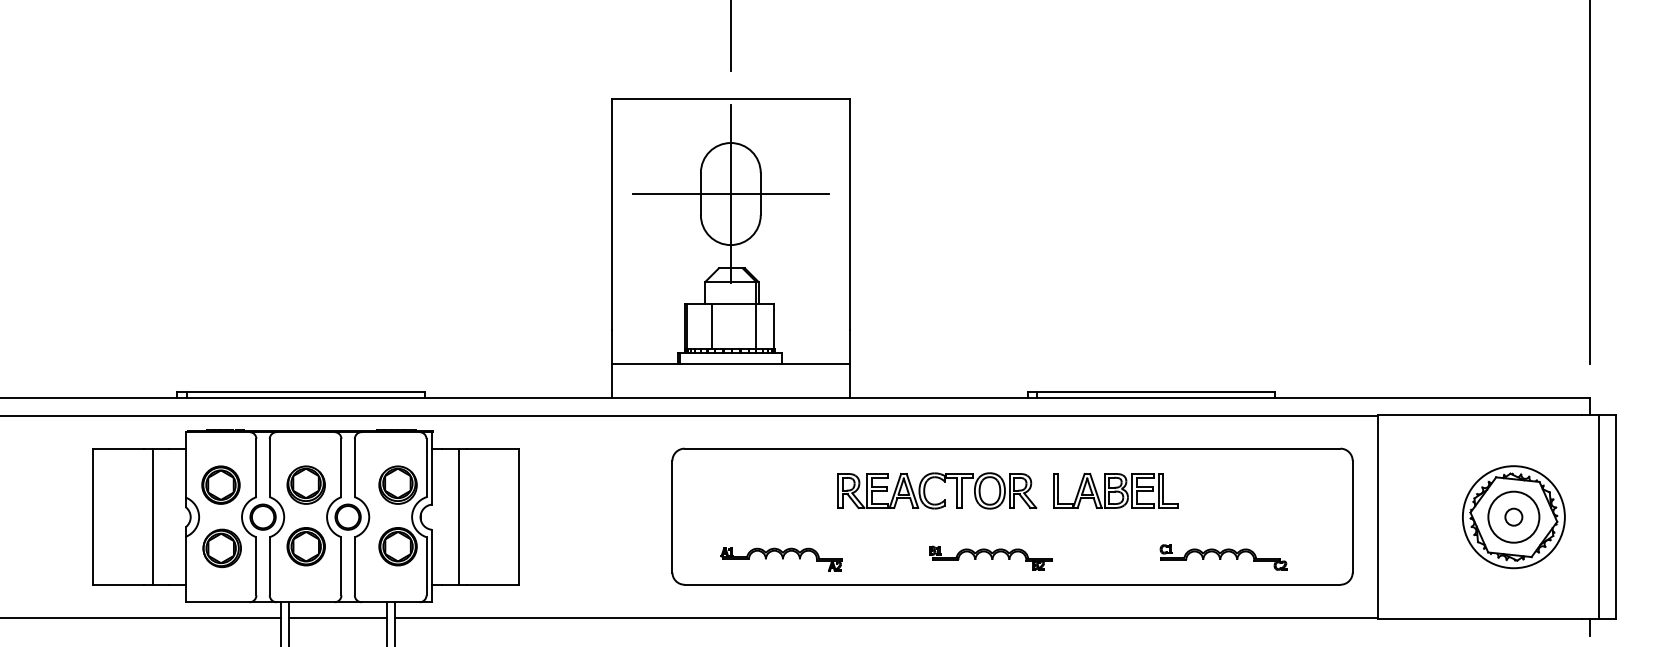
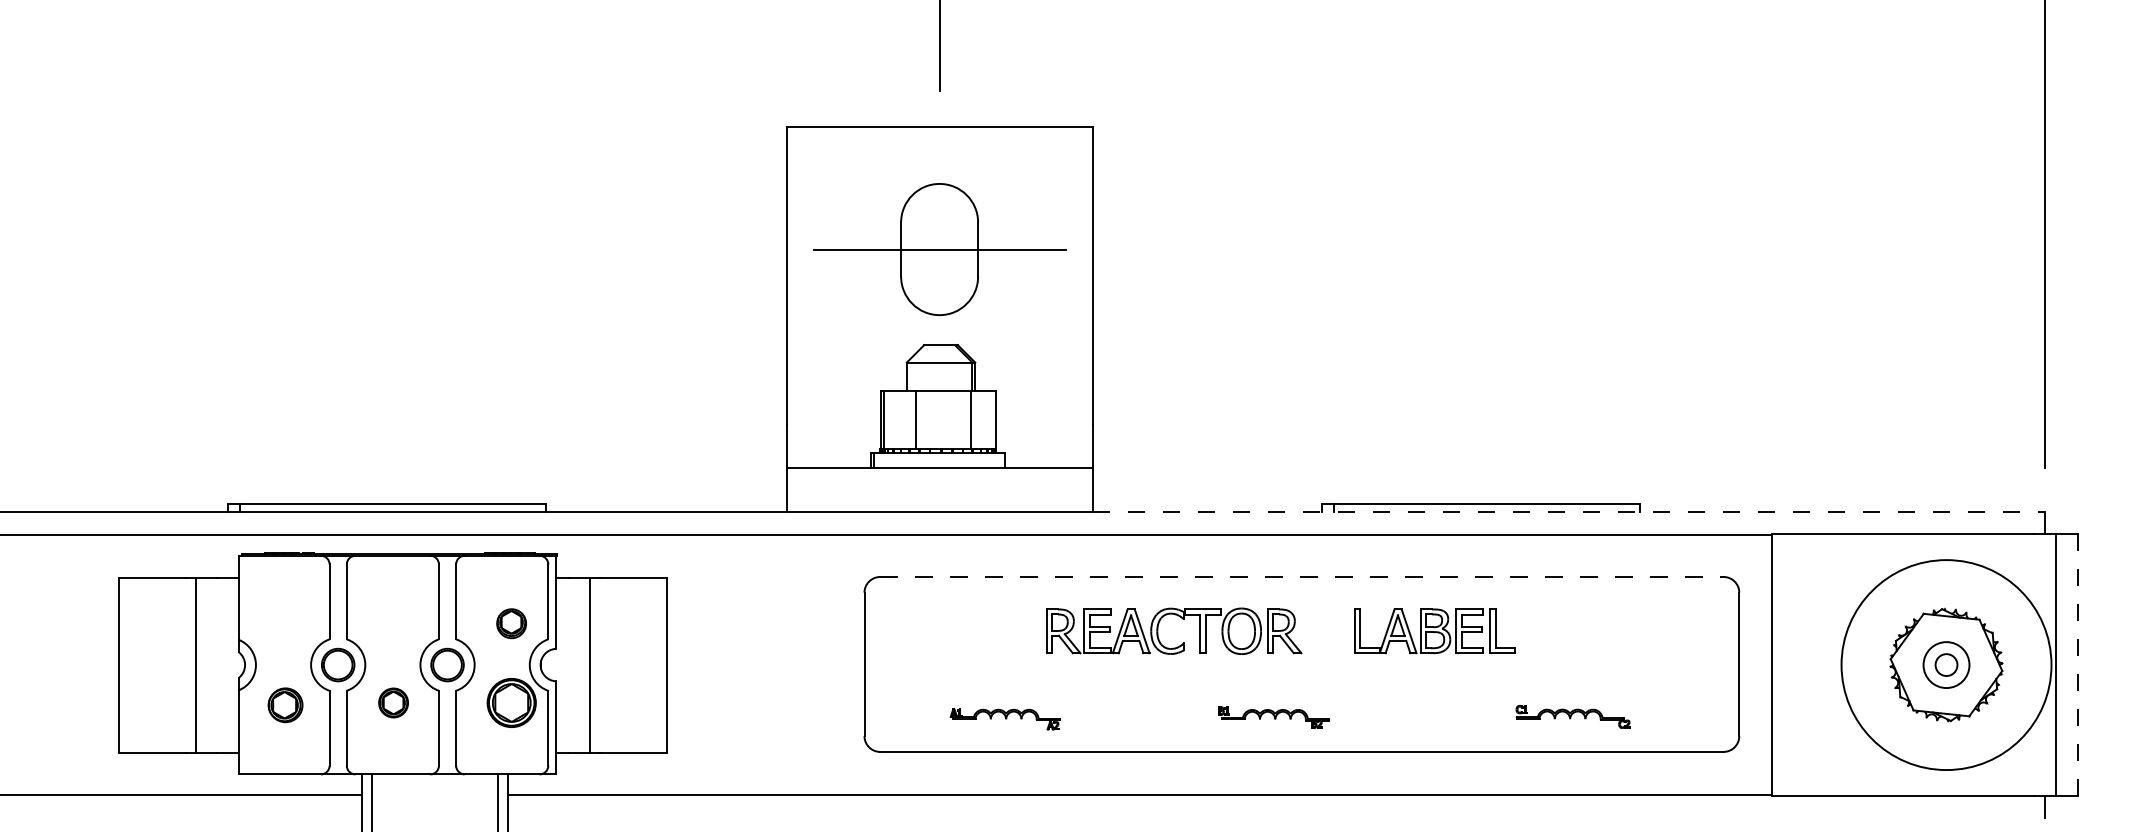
line: (730, 194) -> (939, 249), removed
line: (1219, 397) -> (1568, 511), solid -> dashed
line: (1012, 448) -> (1301, 576), solid -> dashed
part: (943, 481) -> (1182, 619), moved
part: (221, 484) -> (284, 623), removed
part: (306, 484) -> (393, 623), removed
part: (397, 484) -> (511, 623), size x0.6
circle: (1513, 516) -> (1946, 664), size x0.7
circle: (1513, 516) -> (1946, 664), size x1.6
line: (1615, 517) -> (2077, 665), solid -> dashed
part: (306, 546) -> (393, 702), size x0.6
part: (222, 548) -> (285, 705), size x0.7
part: (990, 557) -> (1273, 717), size x0.7
part: (1223, 557) -> (1572, 716), size x0.7
part: (781, 559) -> (1004, 719), size x0.7
line: (337, 617) -> (434, 794), removed

